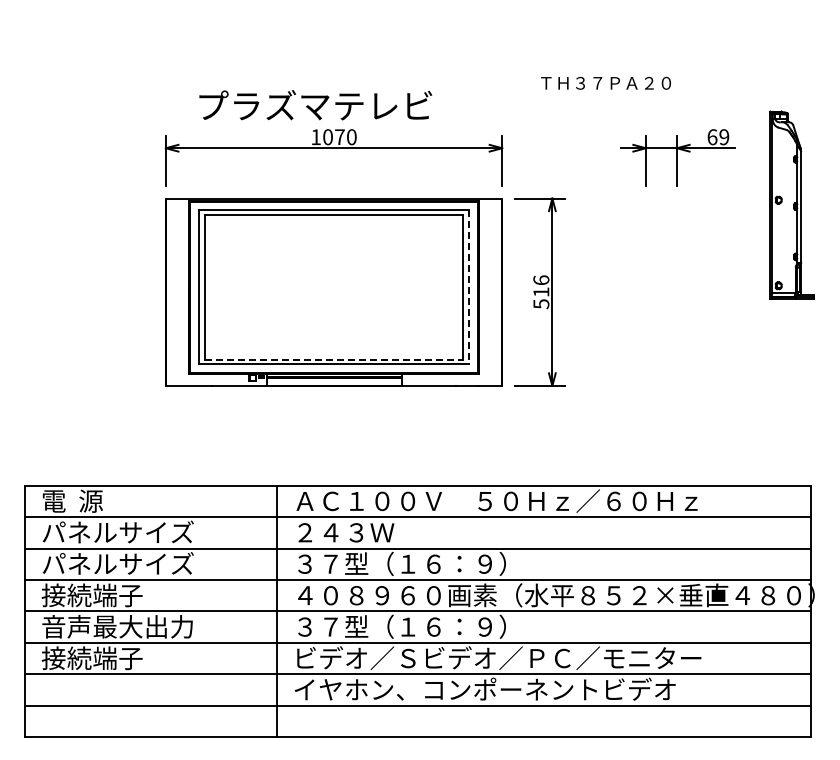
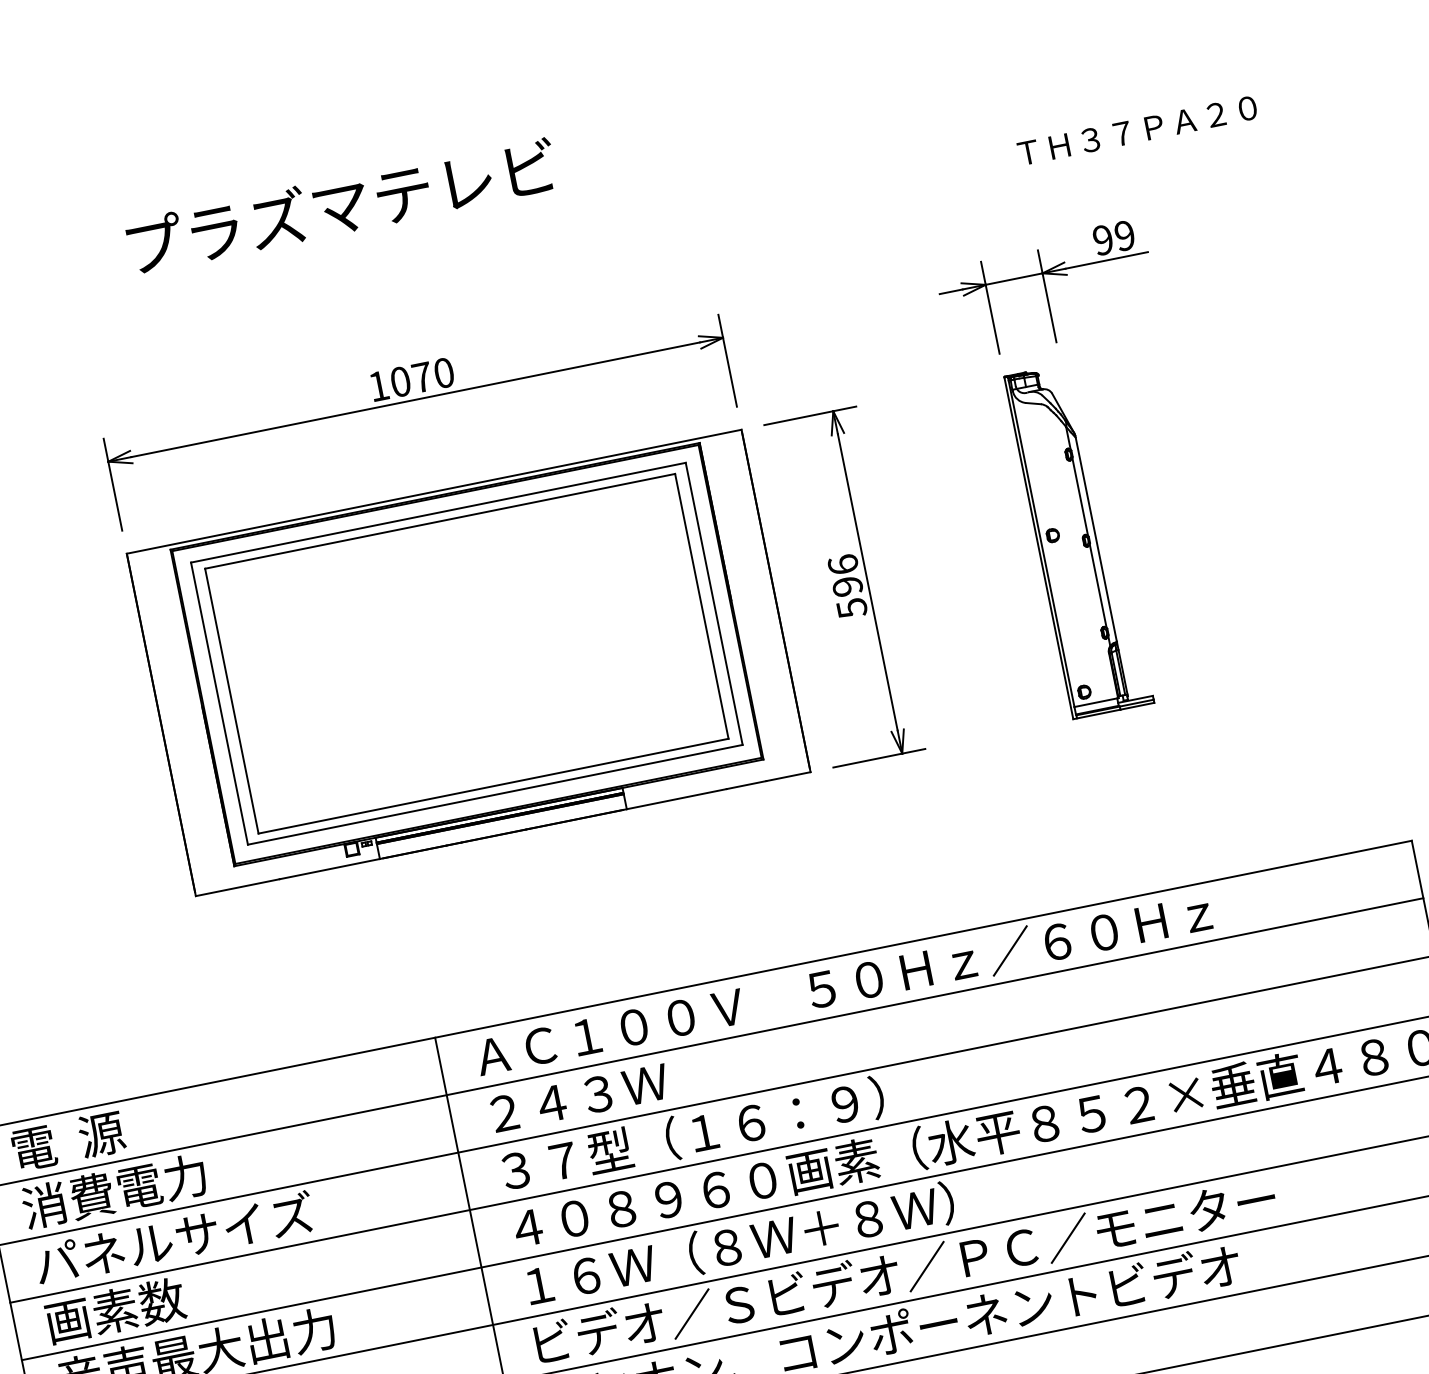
text: (605, 82) -> (1136, 129), moved
text: (315, 105) -> (341, 206), moved
text: (712, 137) -> (1103, 240), 69 -> 99
part: (791, 204) -> (1077, 538), moved
line: (469, 287) -> (714, 604), dashed -> solid
text: (541, 292) -> (848, 586), 516 -> 596
line: (334, 359) -> (494, 785), dashed -> solid
text: (117, 532) -> (161, 1181), パネルサイズ -> 消費電力
text: (91, 595) -> (137, 1306), 接続端子 -> 画素数
text: (414, 626) -> (738, 1244), ３７型（１６：９） -> １６Ｗ（８Ｗ＋８Ｗ）

